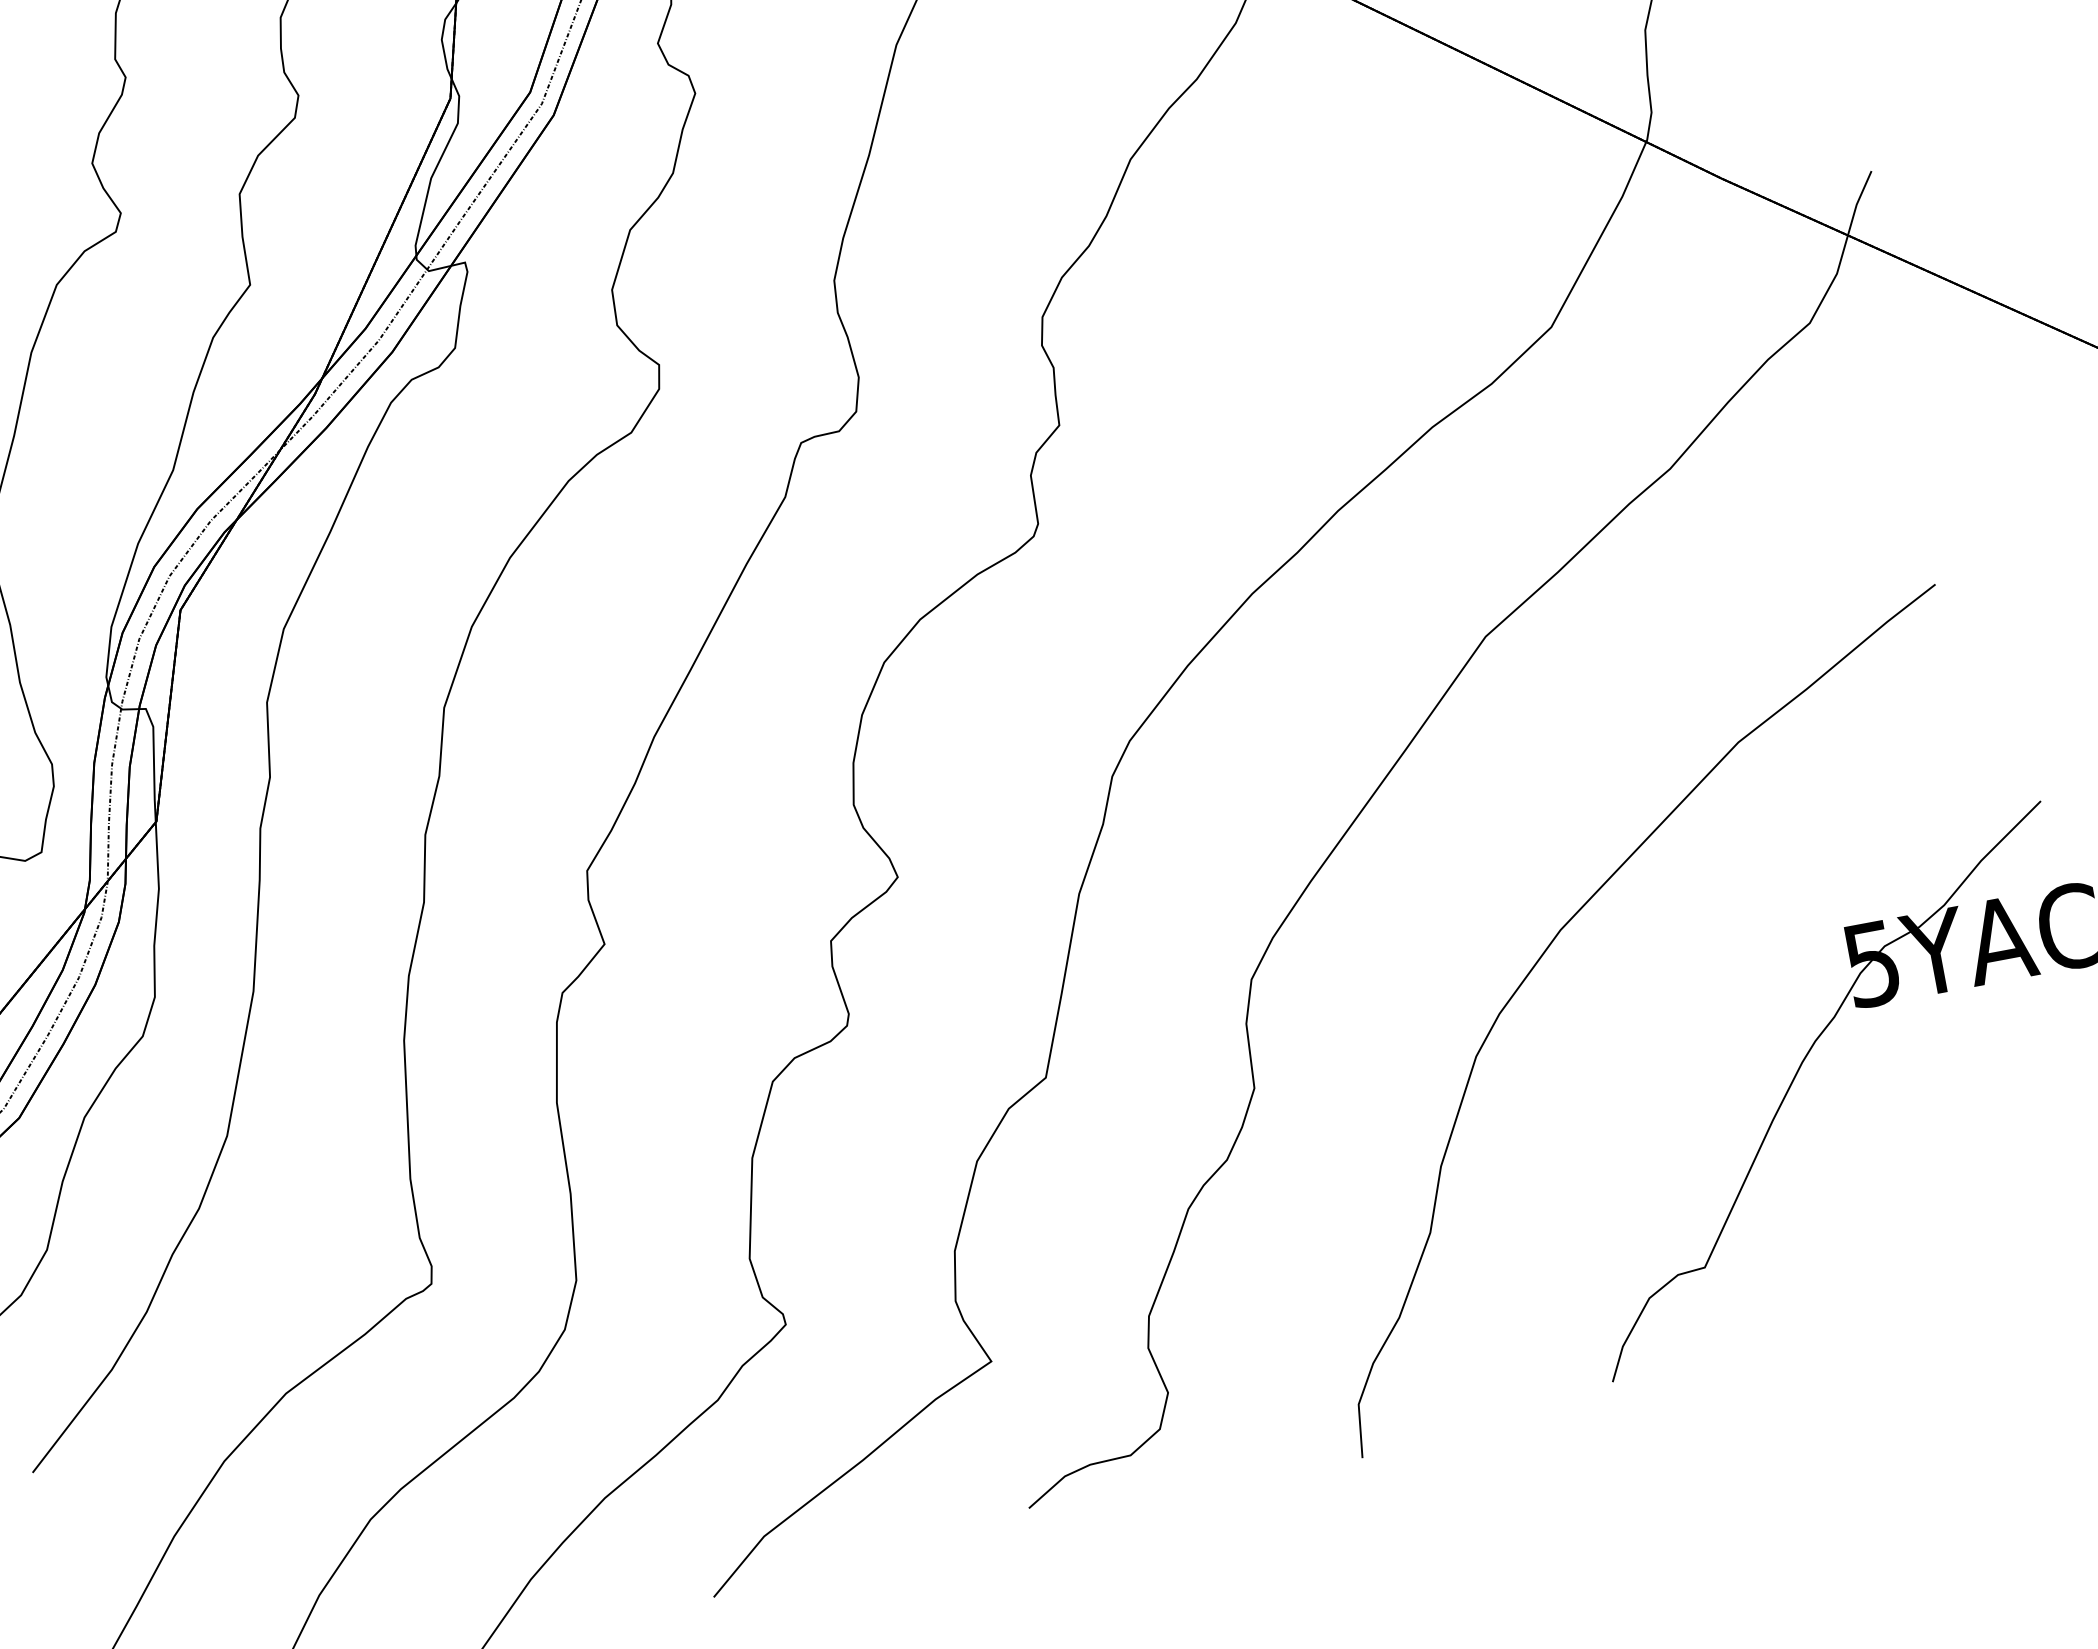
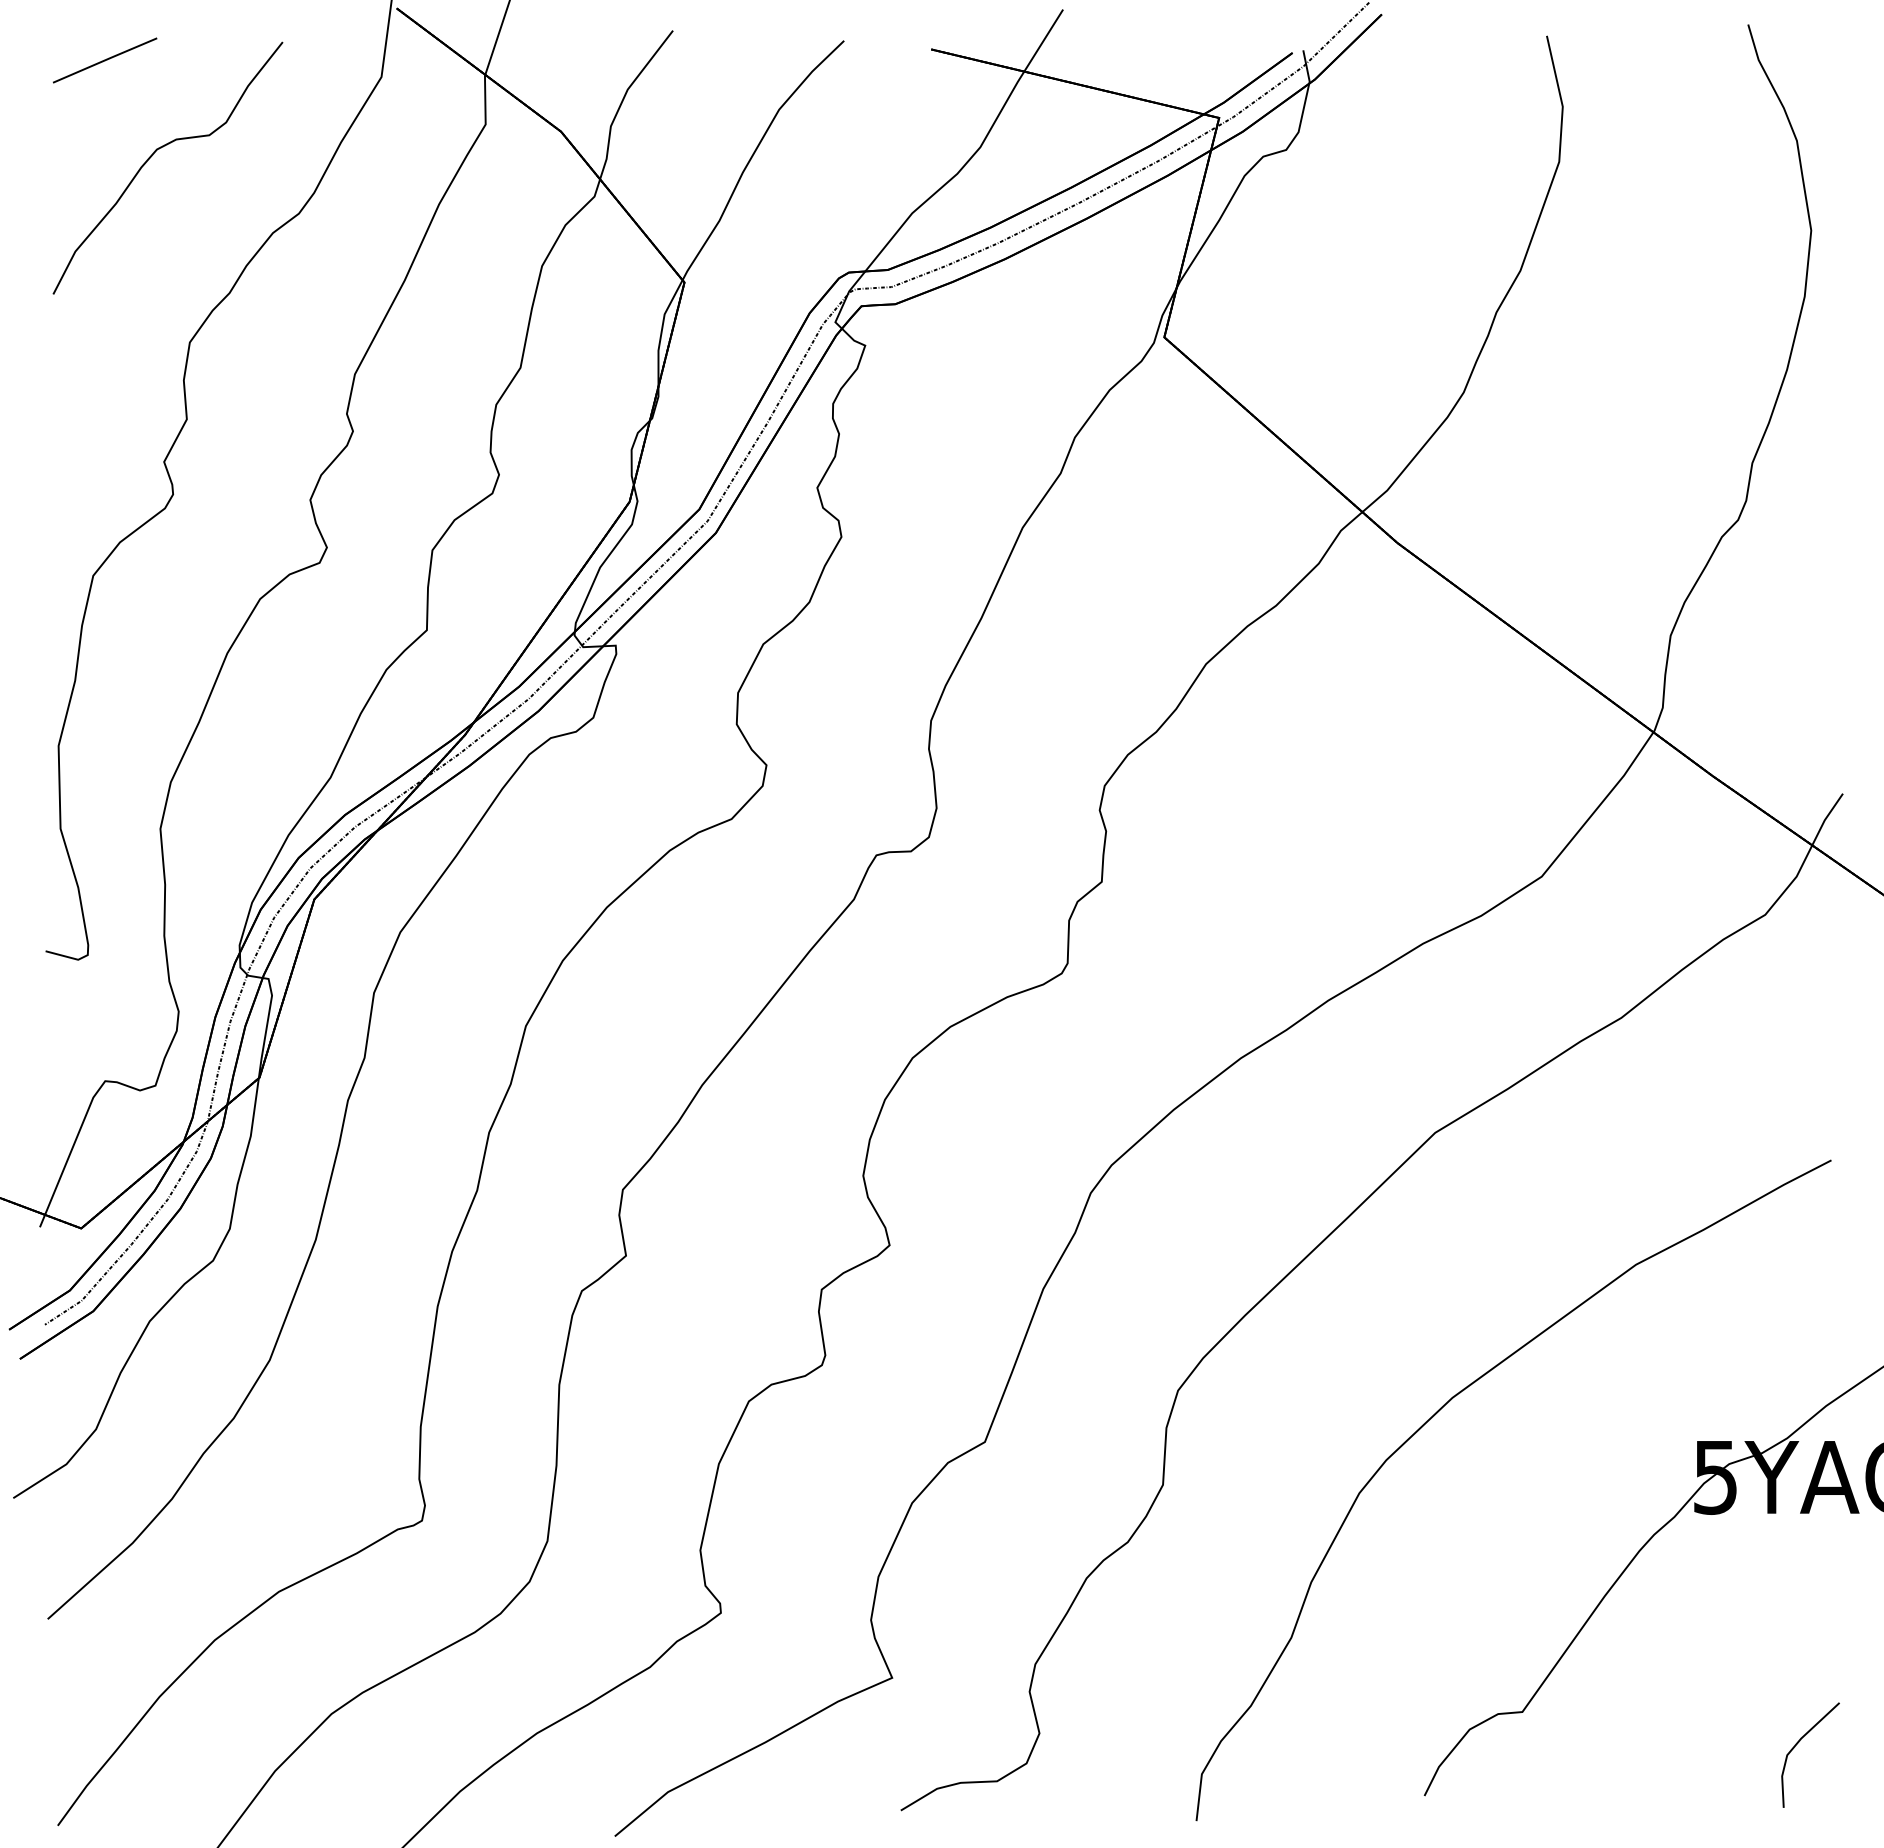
line: (2021, 1243) -> (1799, 1742), added

